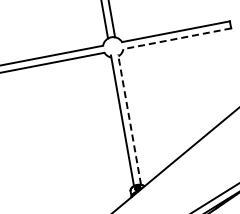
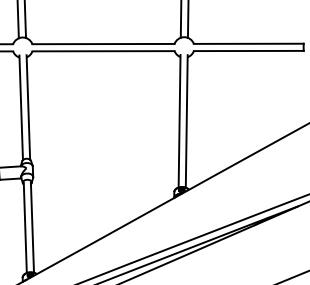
line: (177, 39) -> (248, 51), dashed -> solid
line: (129, 118) -> (186, 120), dashed -> solid

